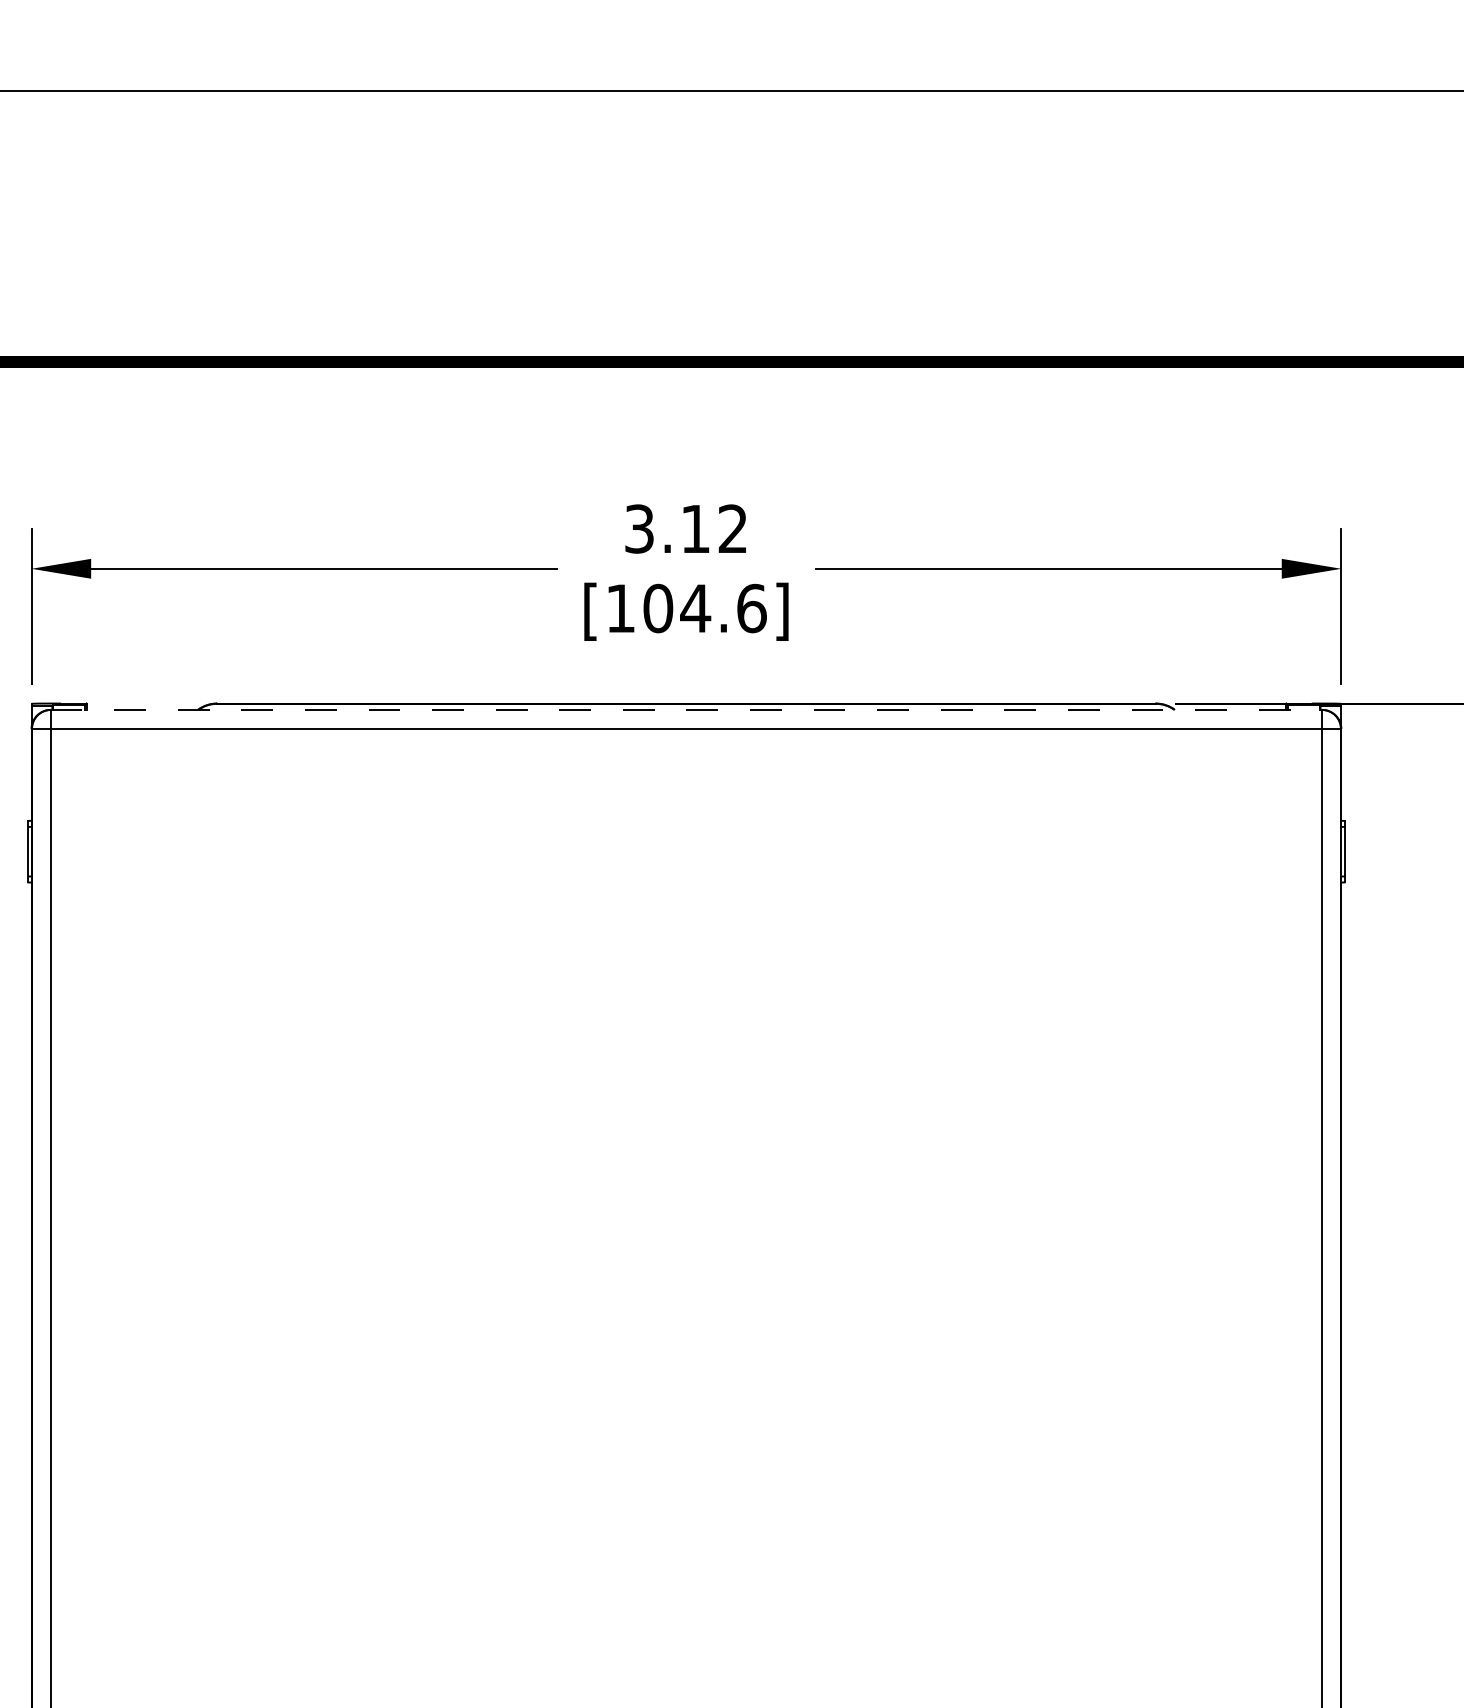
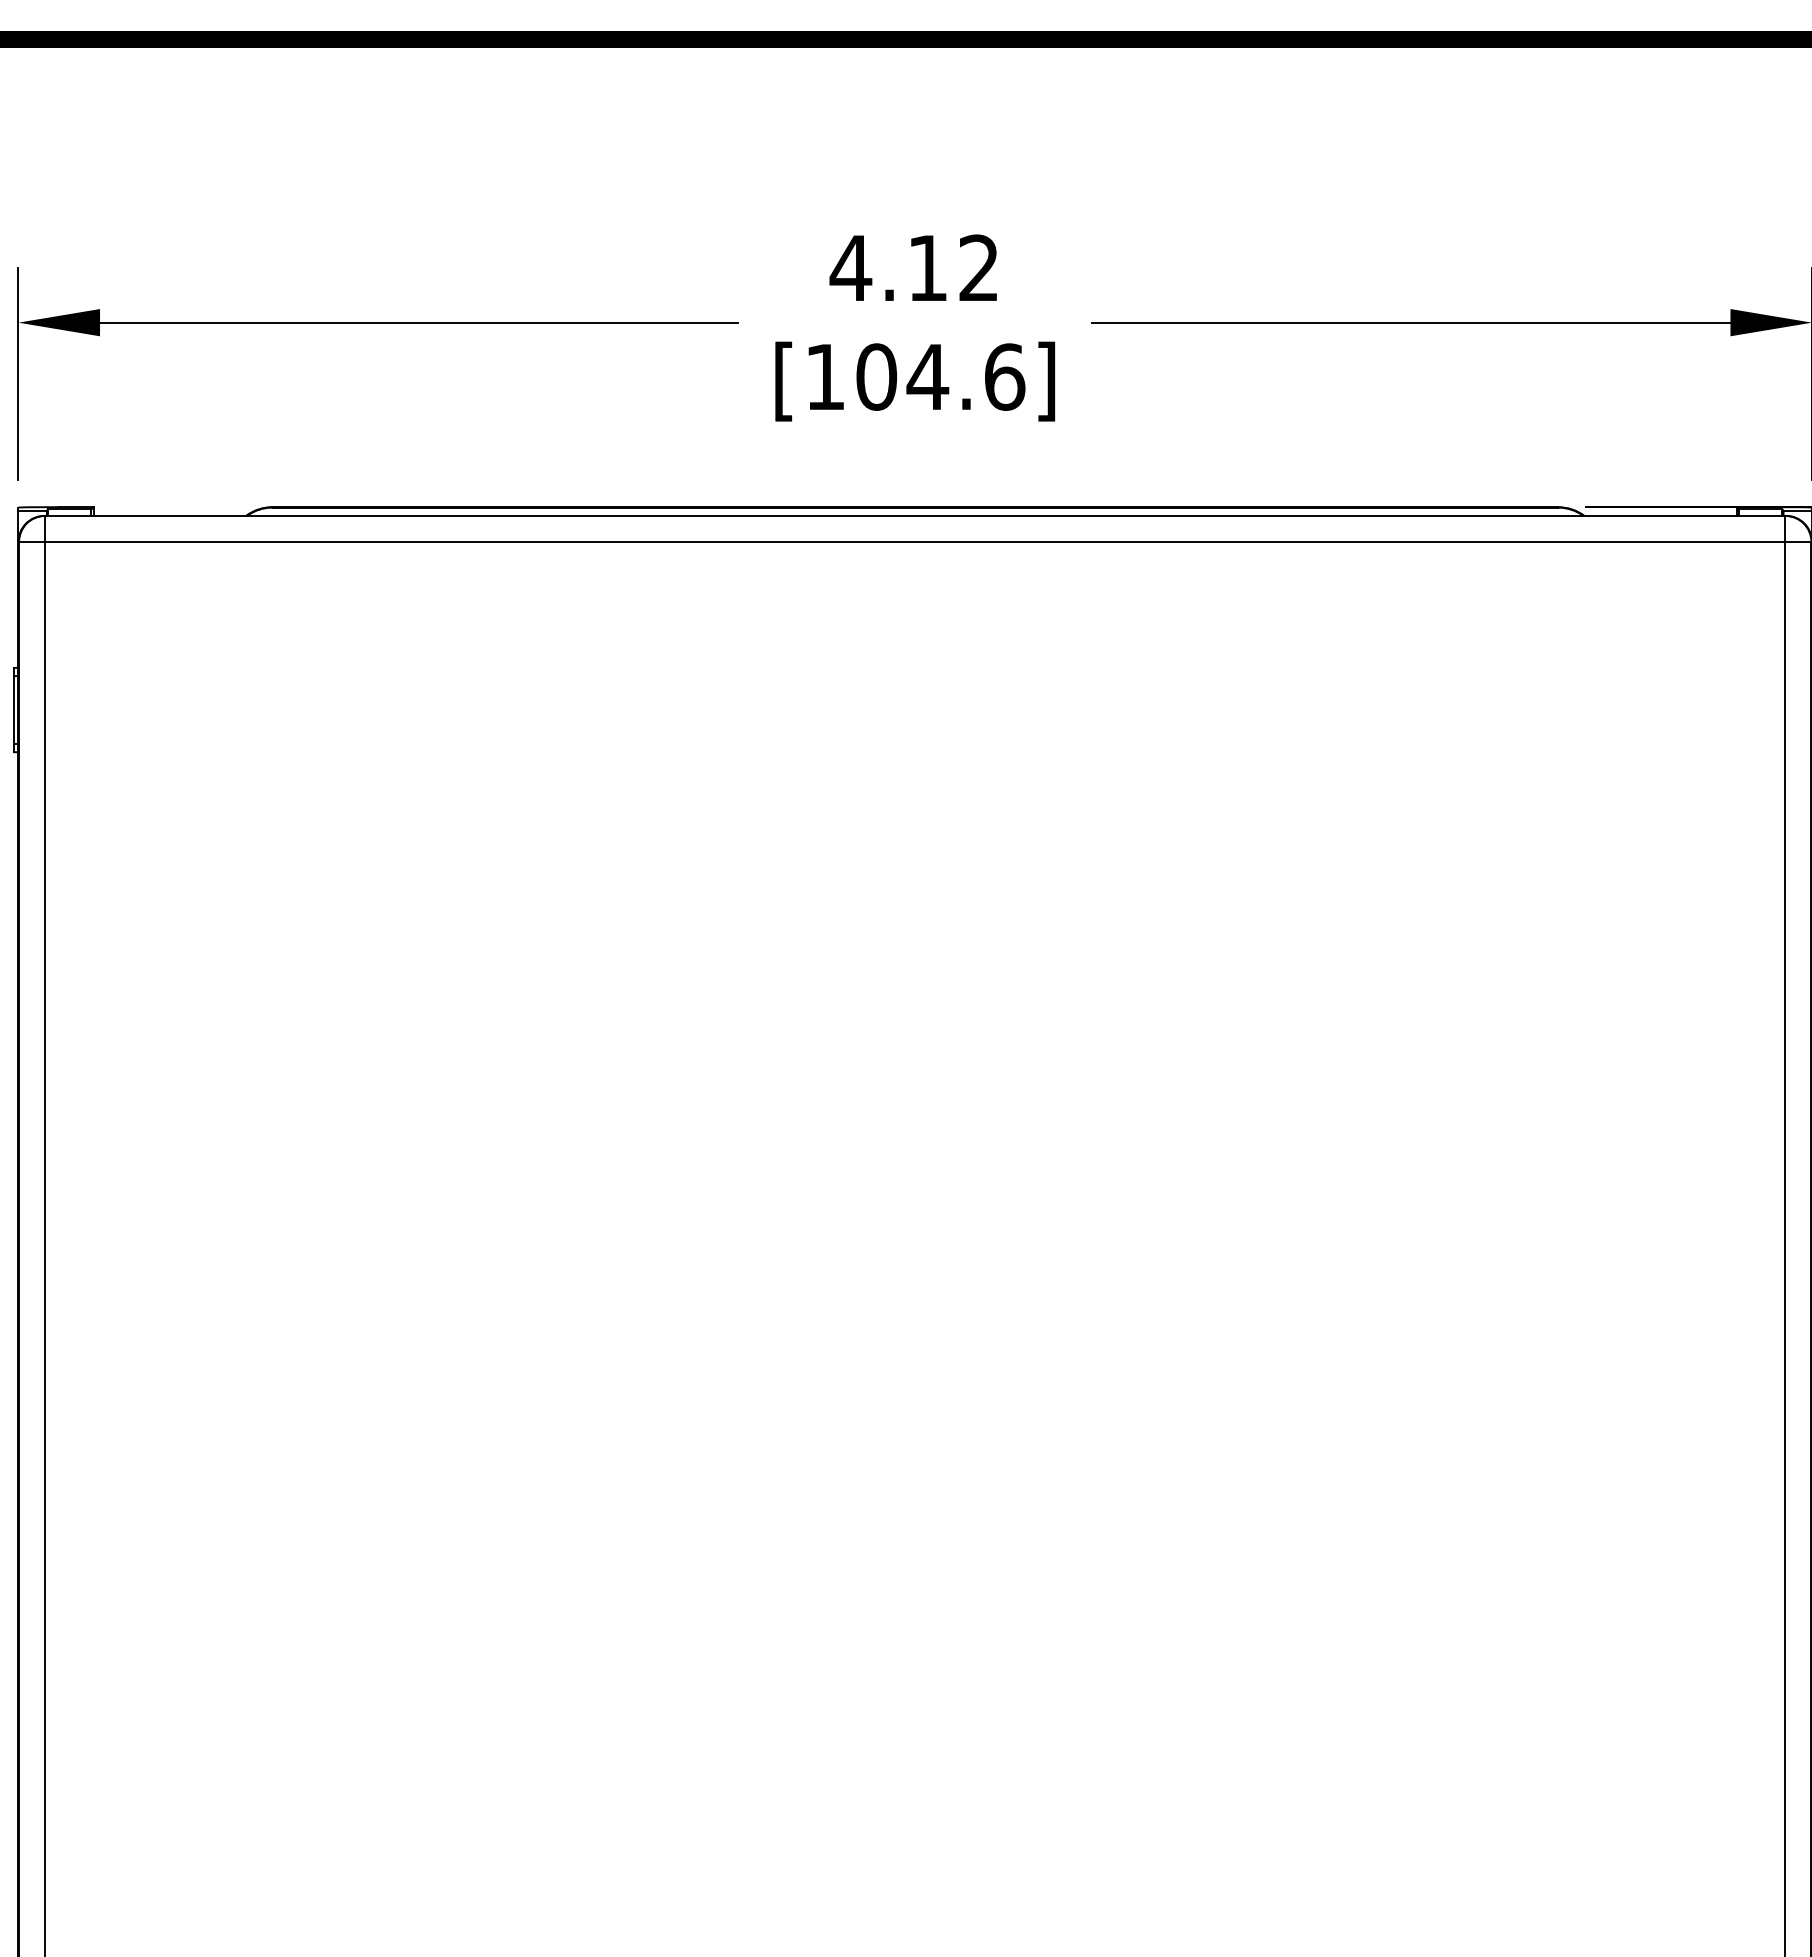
text: (639, 528) -> (850, 267), 3.12 -> 4.12
line: (686, 709) -> (915, 515), dashed -> solid

